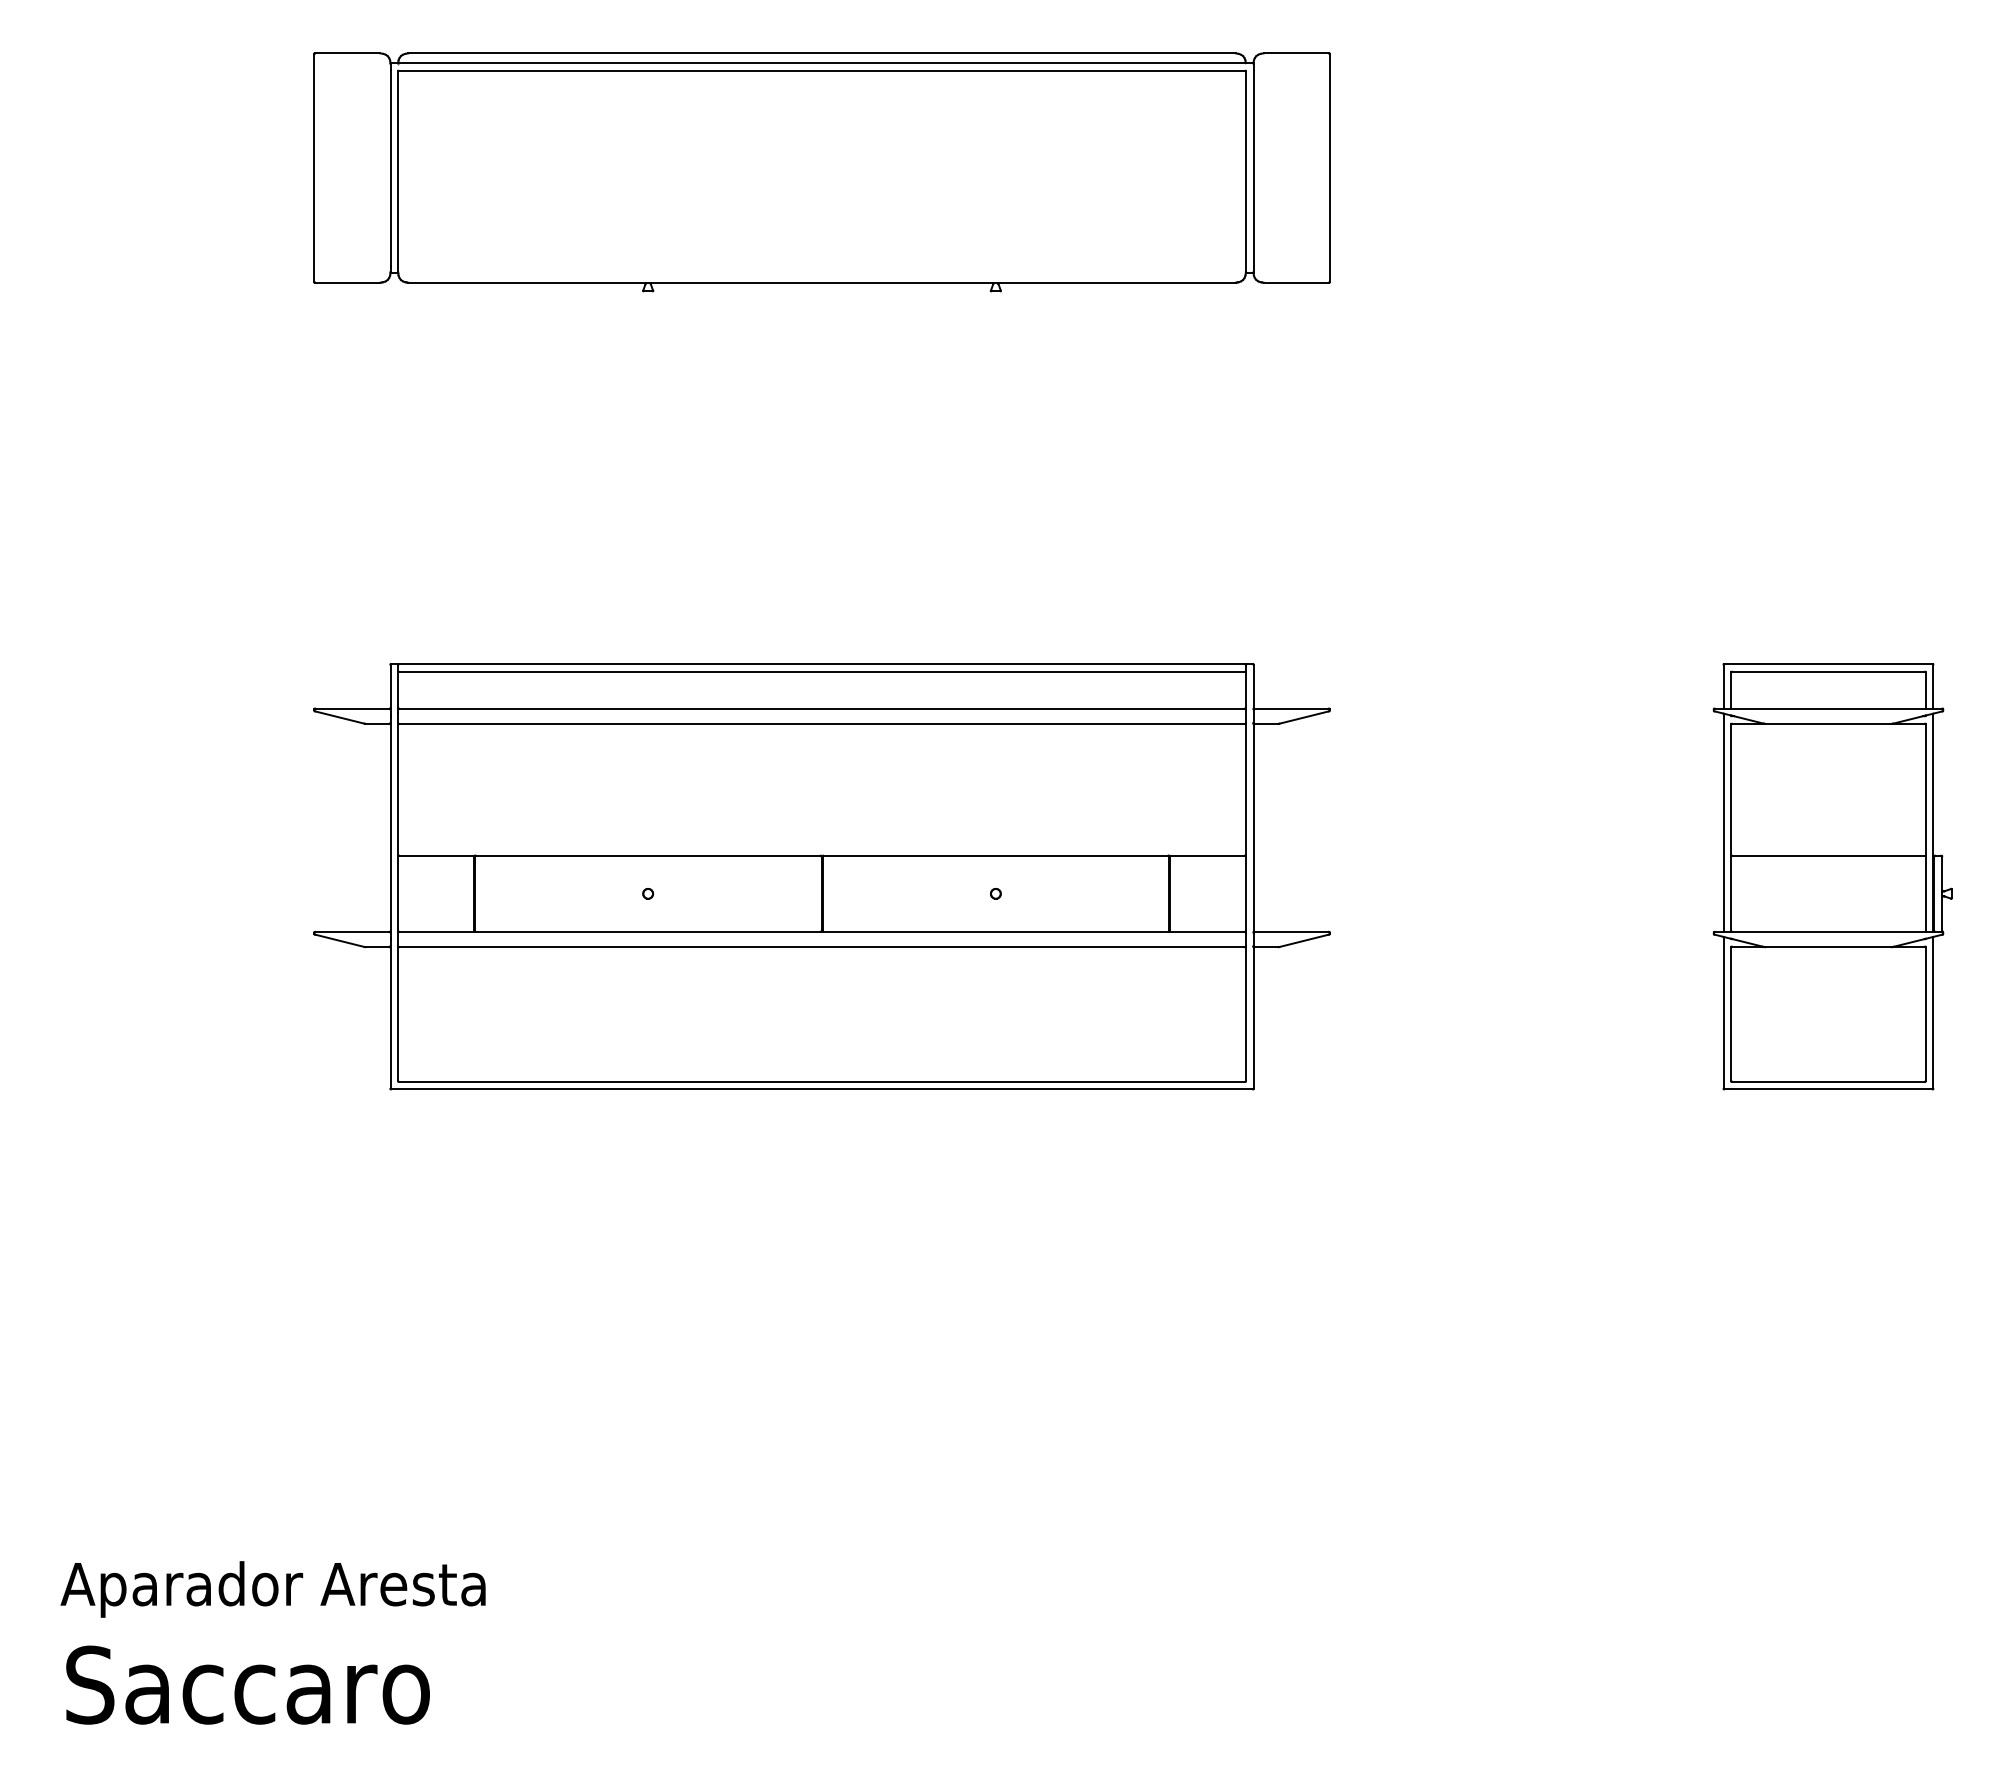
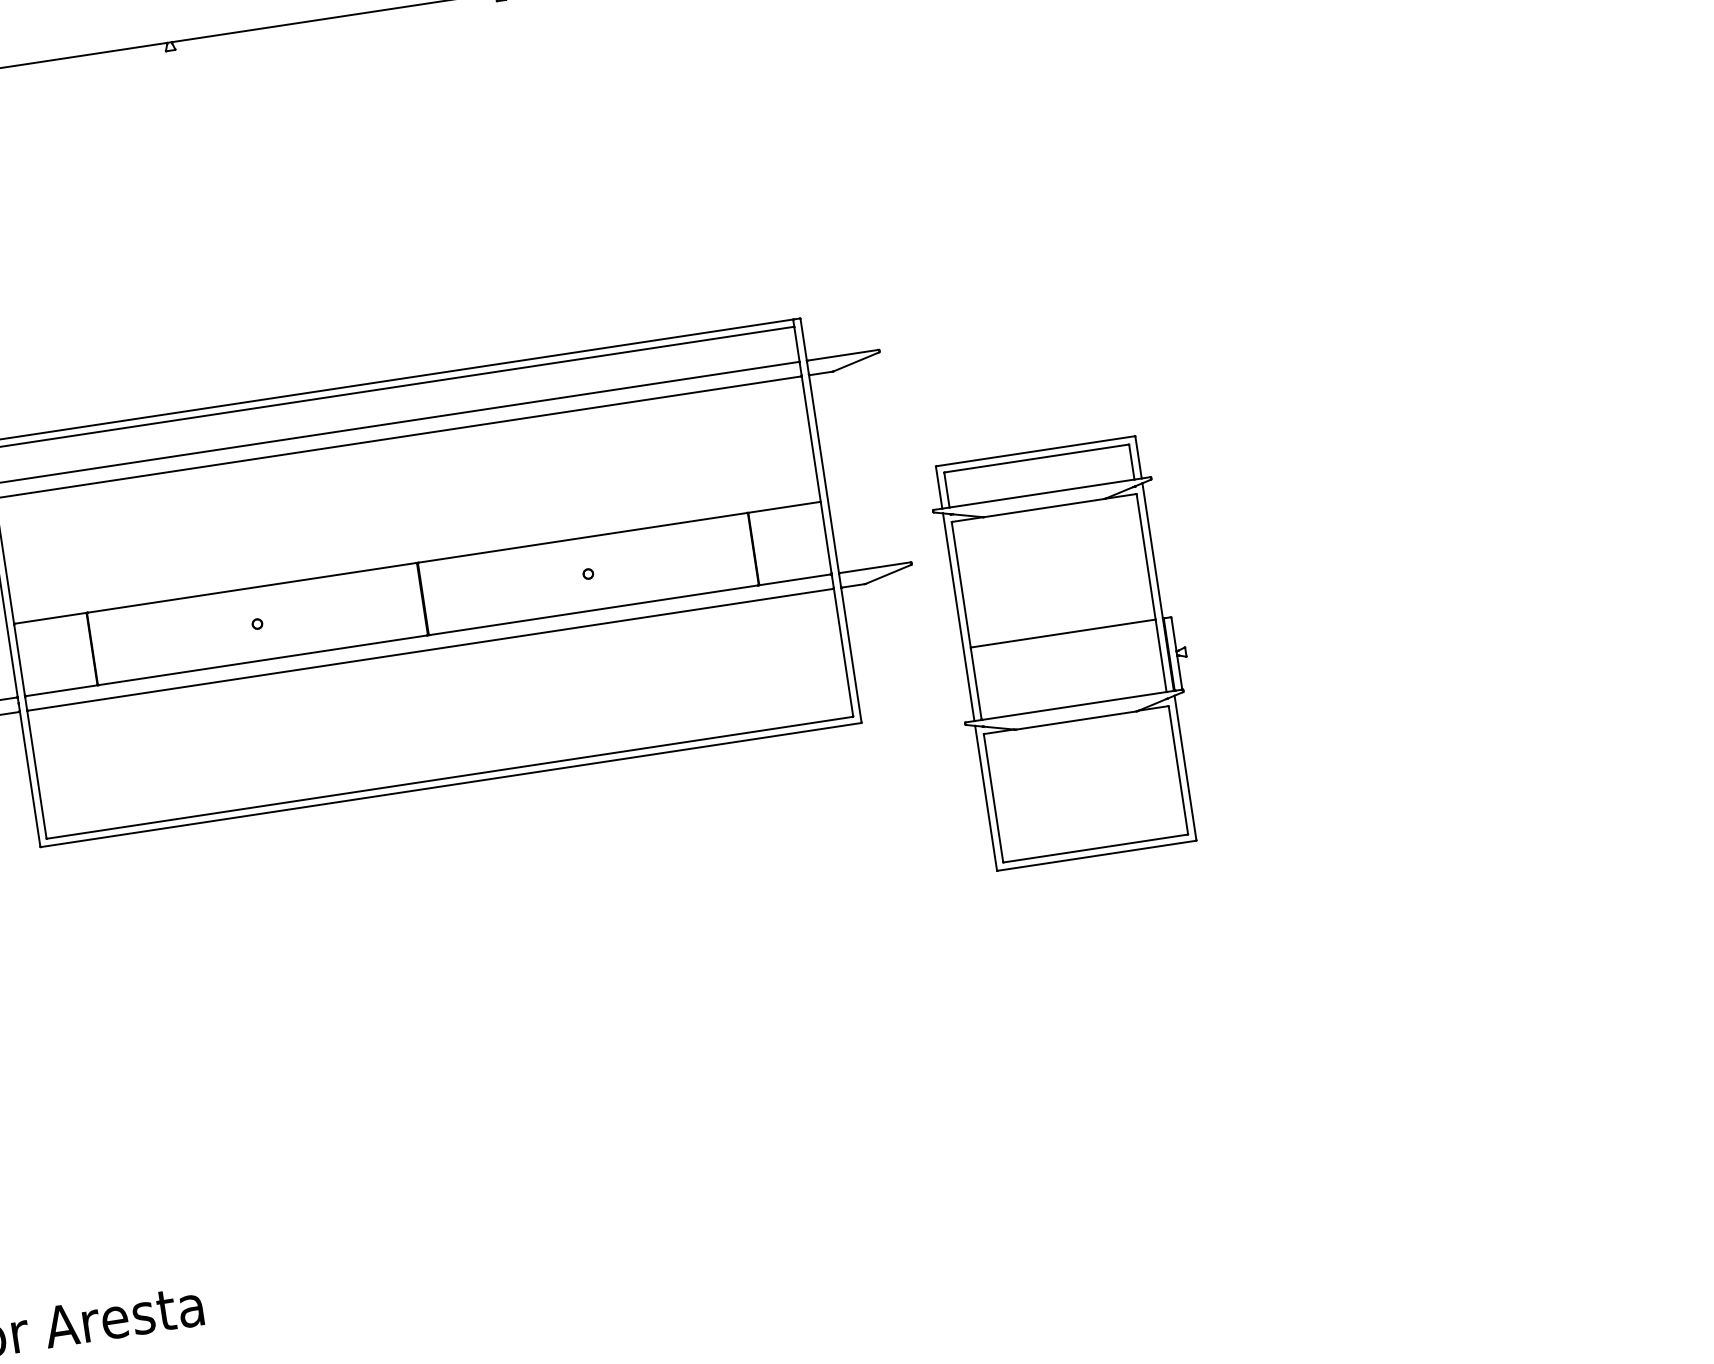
part: (1832, 876) -> (1069, 652), moved

